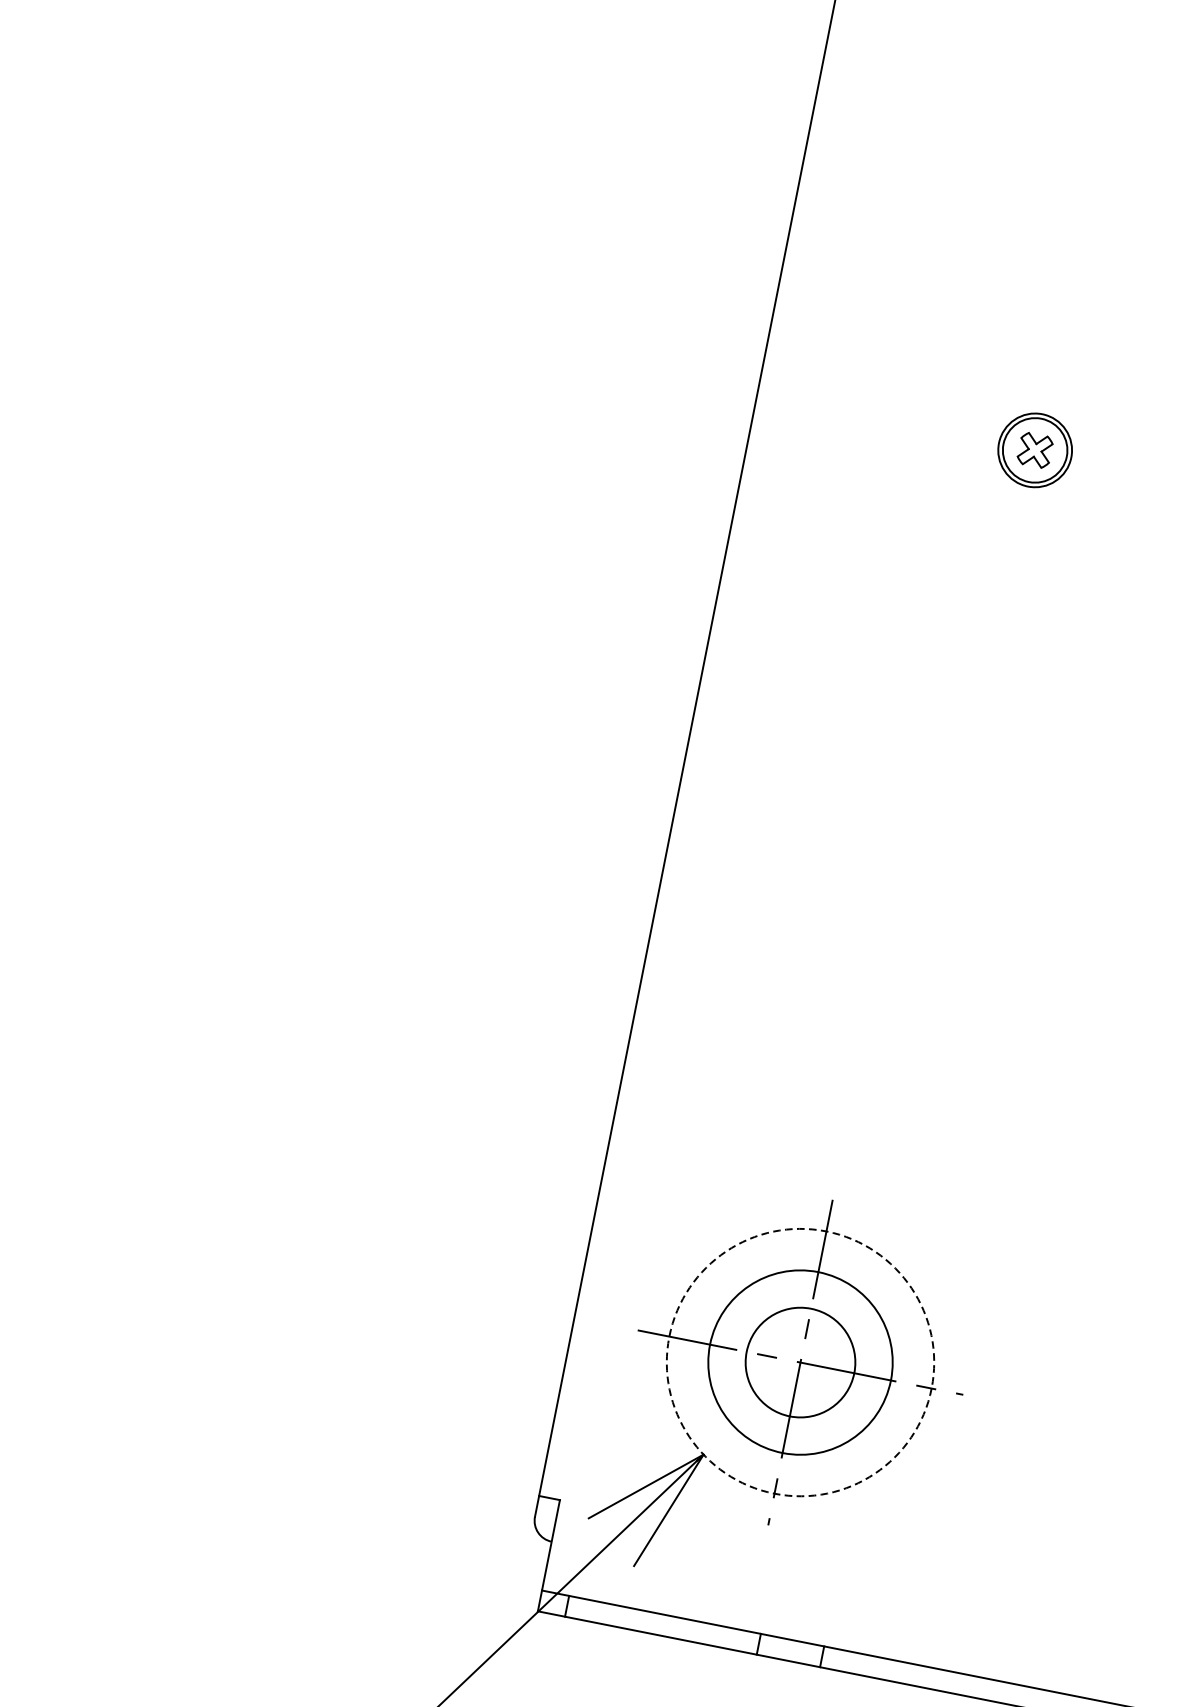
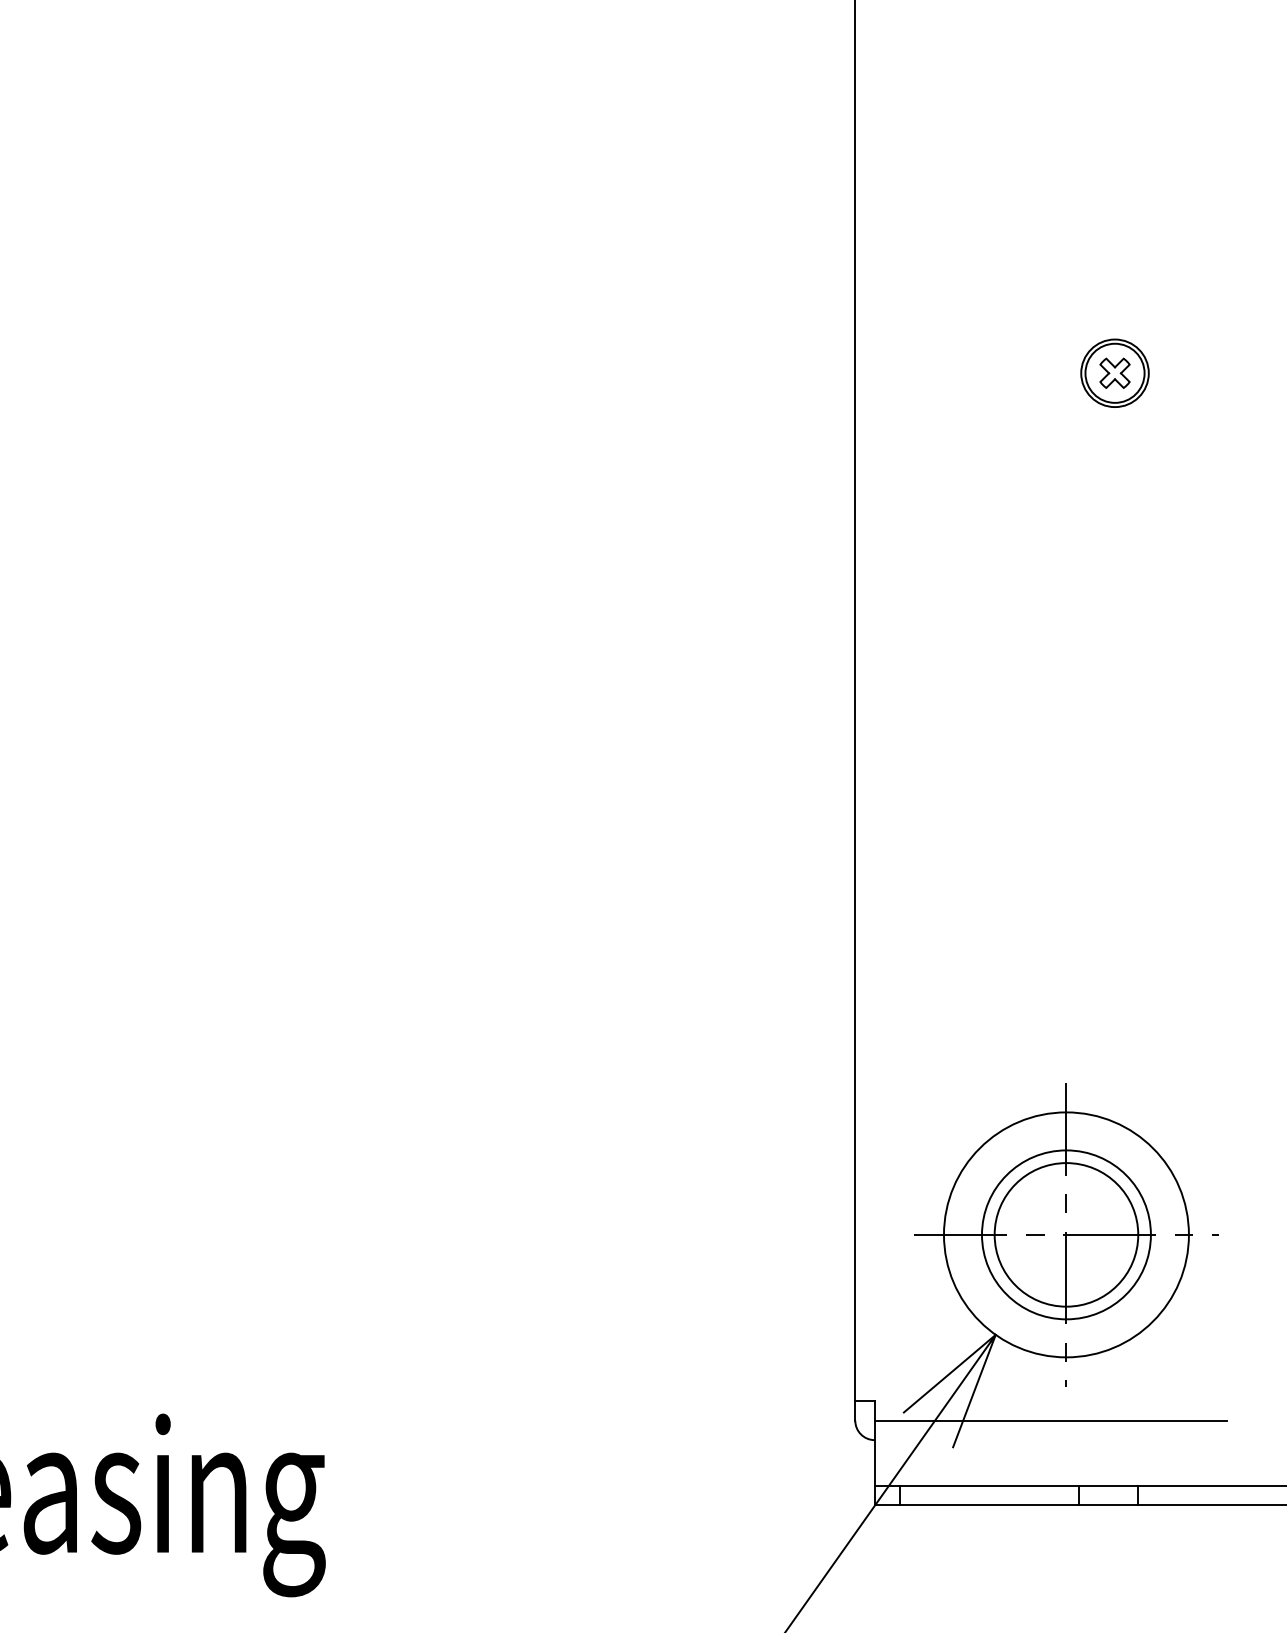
circle: (799, 1361) -> (1065, 1234), dashed -> solid
circle: (800, 1362) -> (1066, 1234), size x1.43
line: (744, 1557) -> (1050, 1420), added

